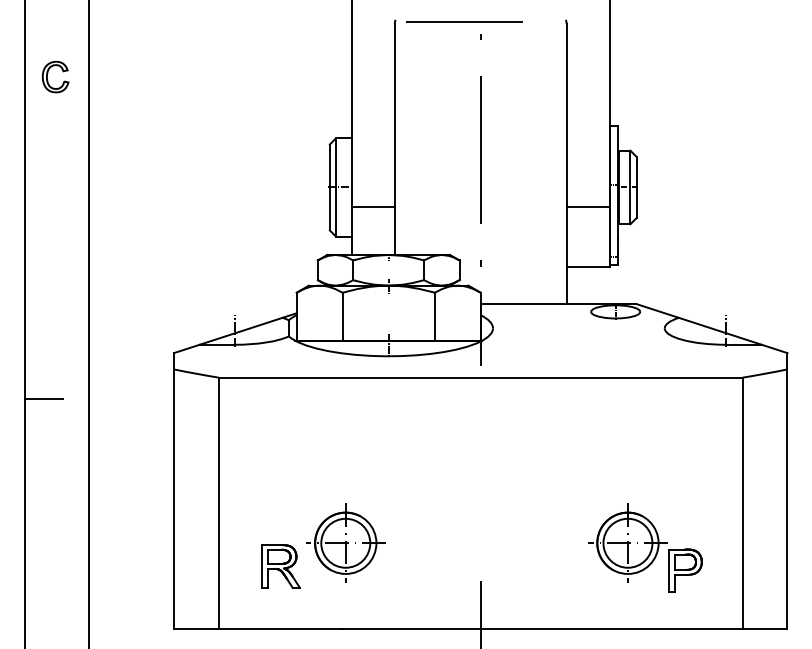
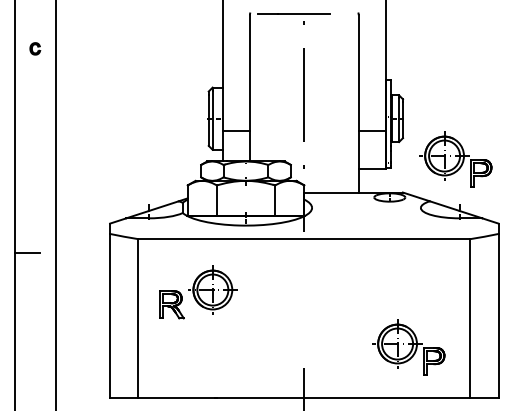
part: (56, 76) -> (35, 48), size x0.6
part: (719, 251) -> (455, 159), added
part: (323, 547) -> (198, 292), moved

